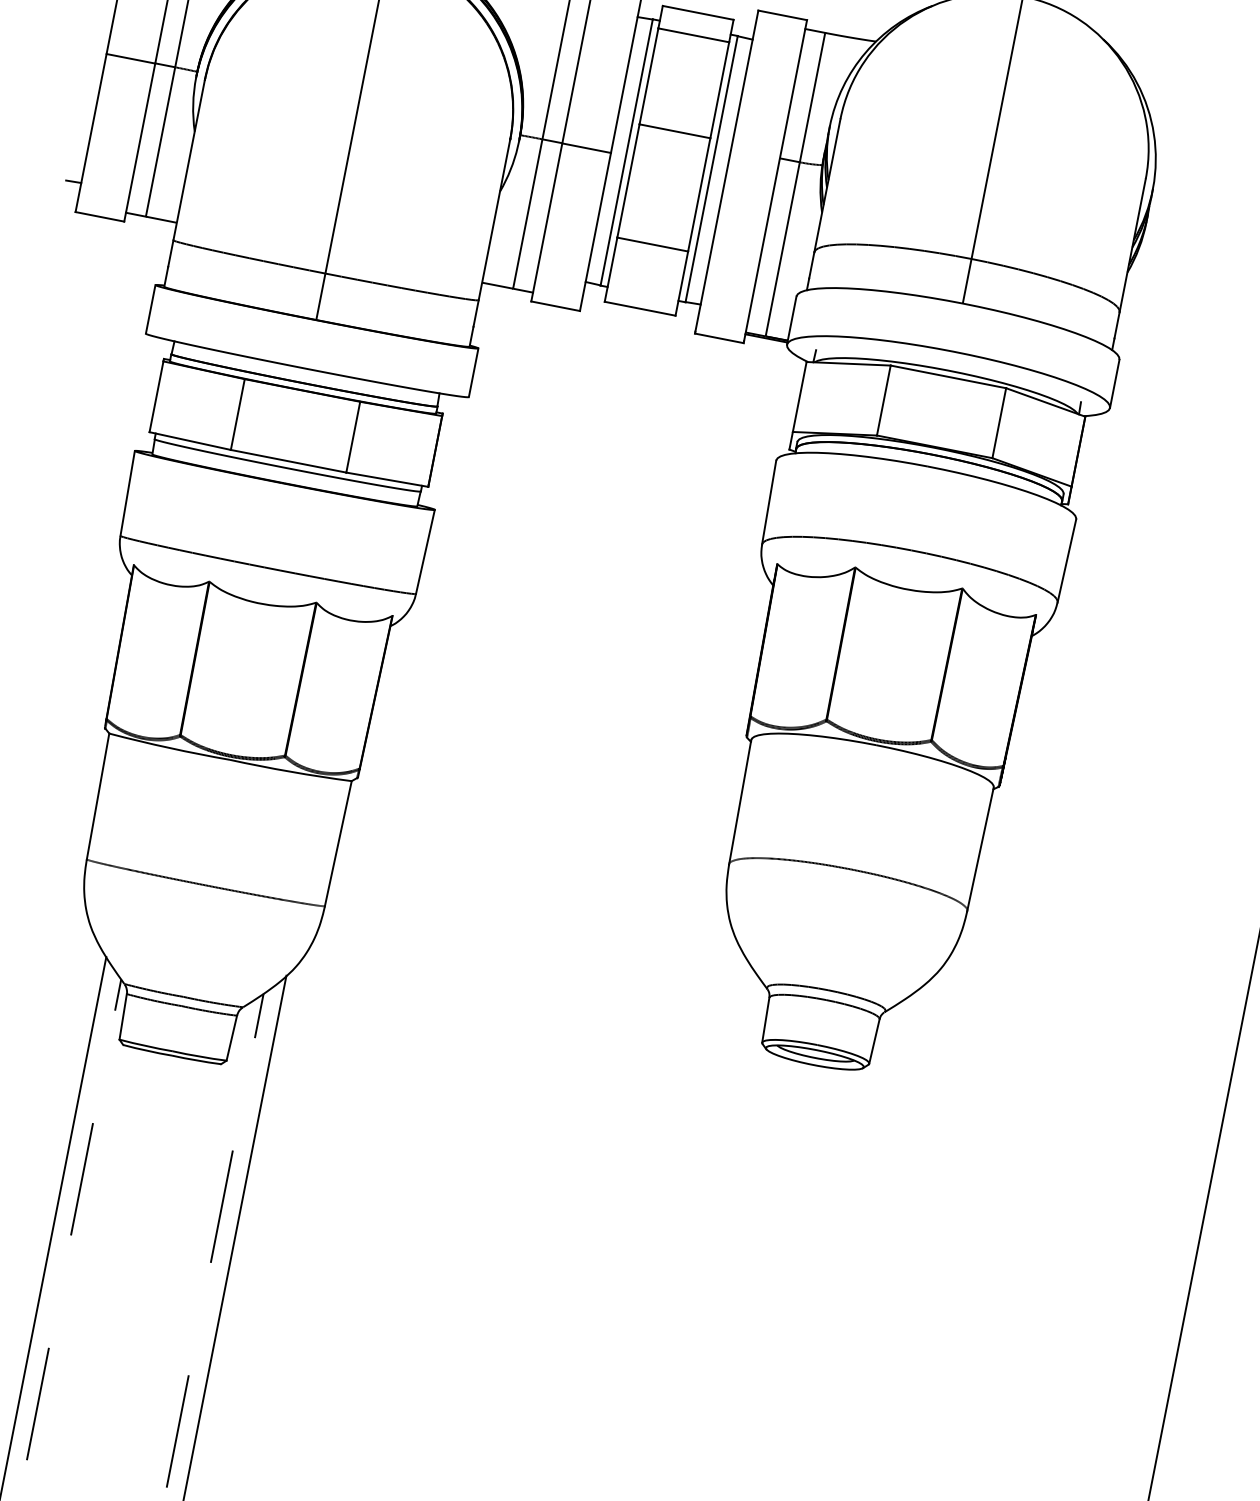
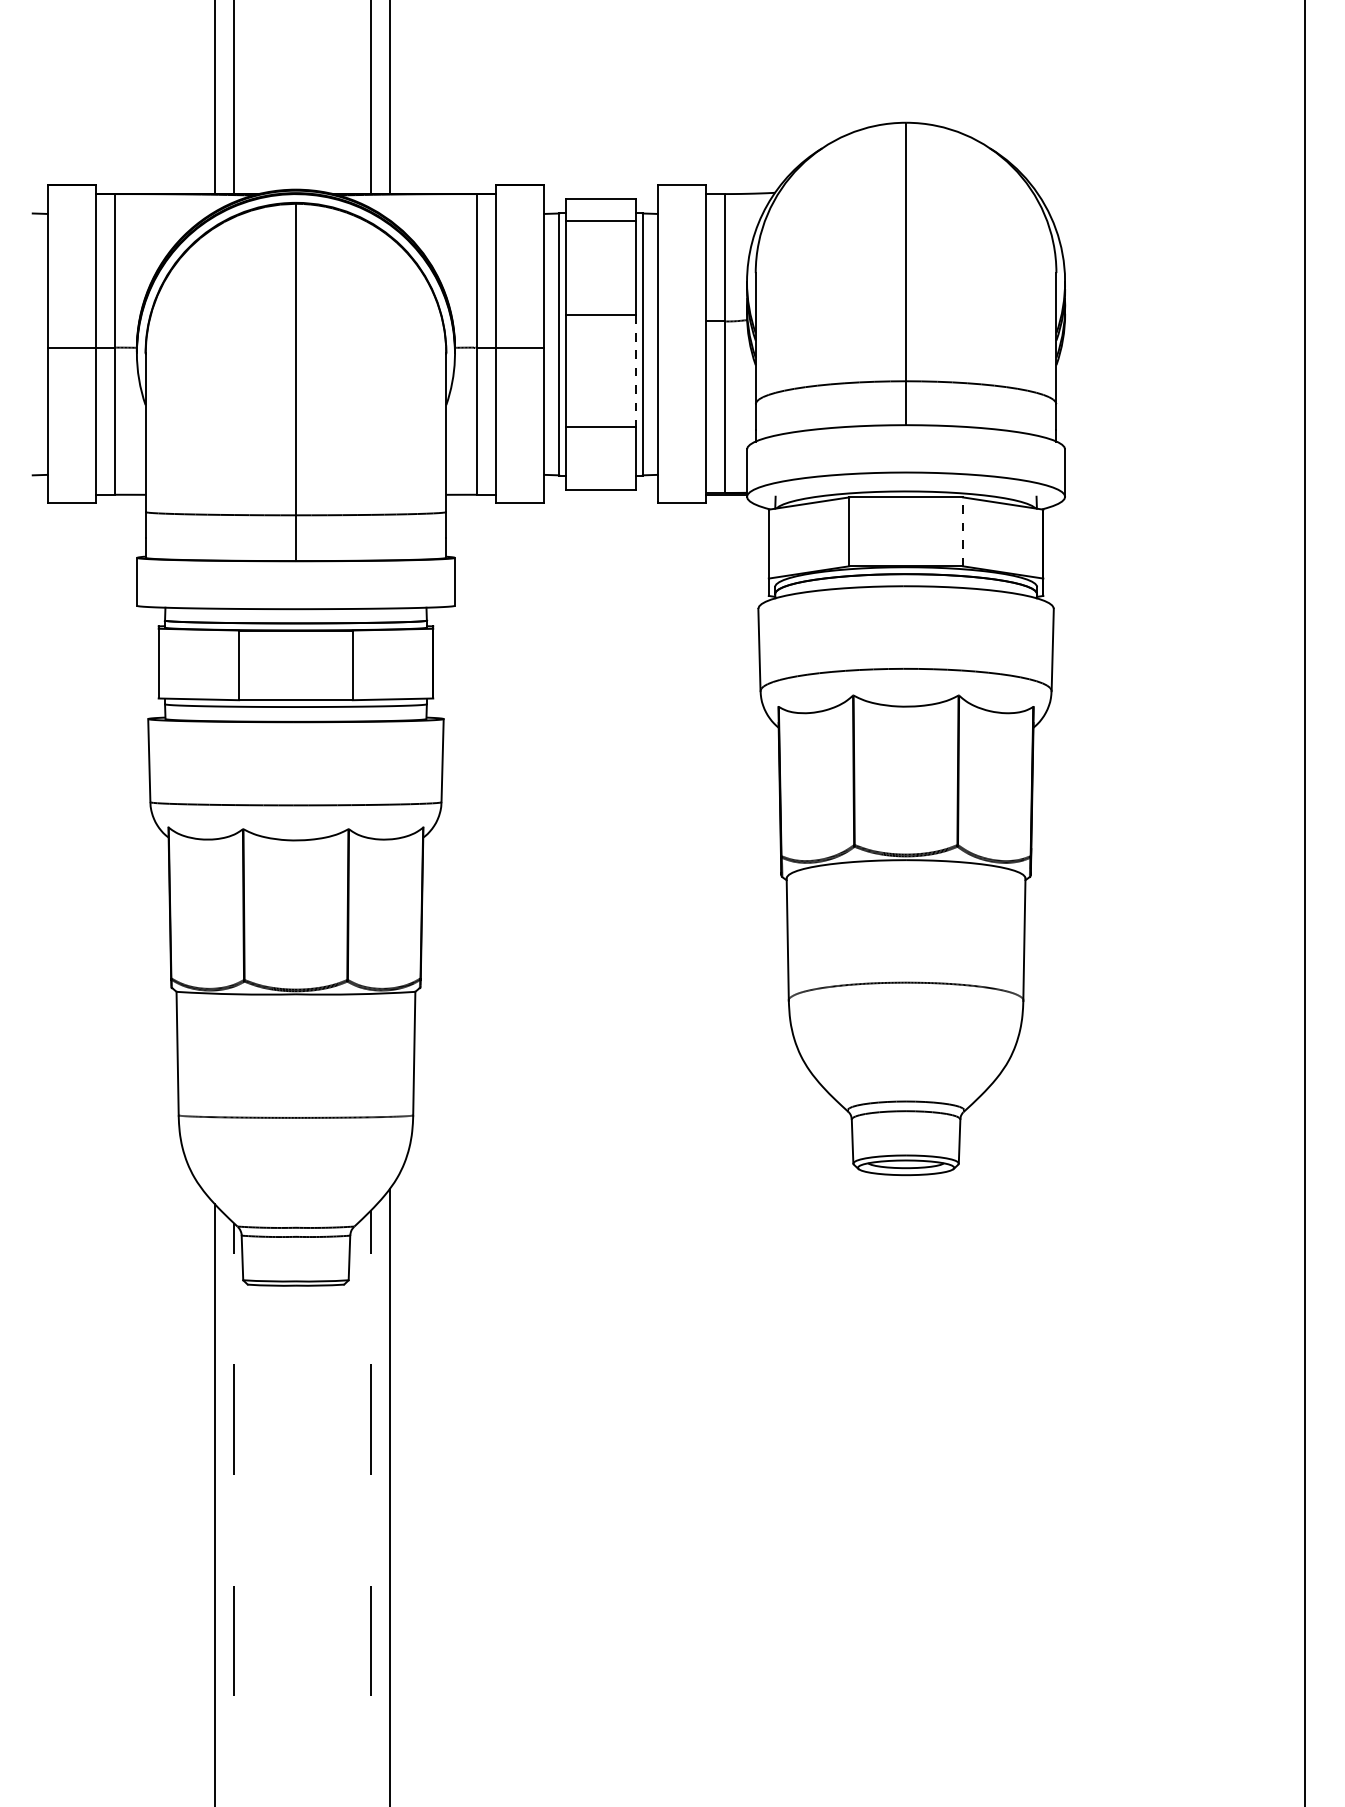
line: (698, 195) -> (635, 371), solid -> dashed
line: (998, 422) -> (962, 531), solid -> dashed

